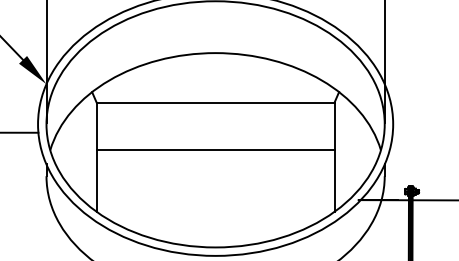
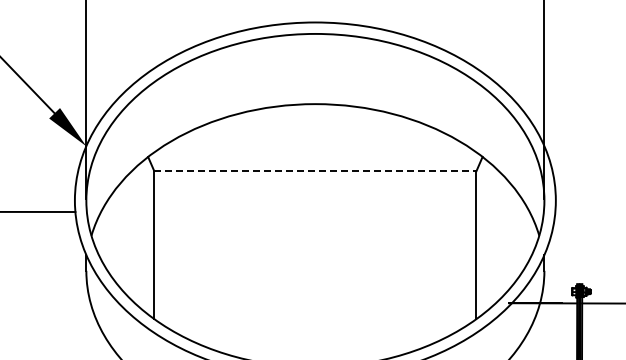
line: (215, 102) -> (315, 171), solid -> dashed
line: (215, 150) -> (315, 235), removed

